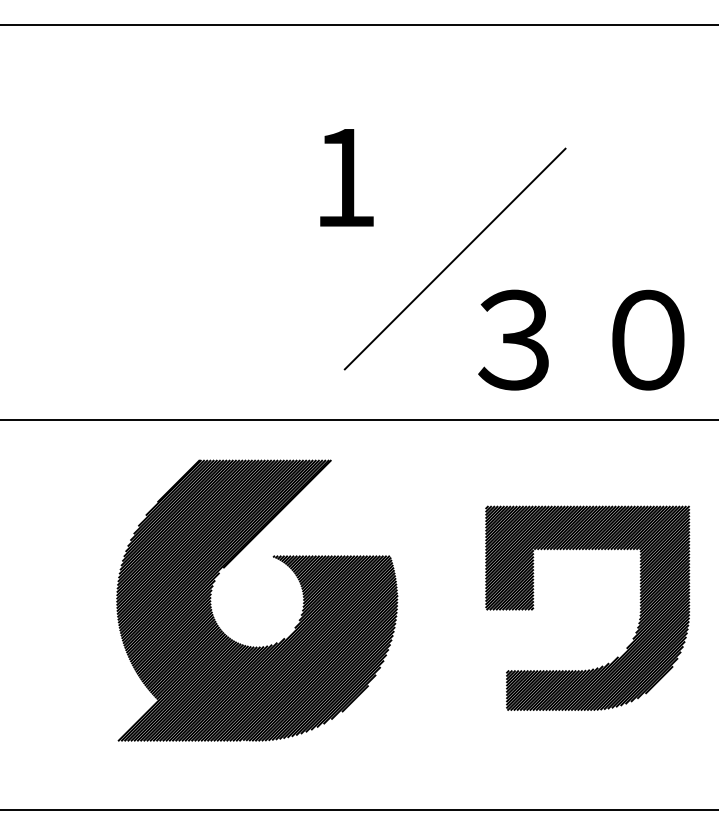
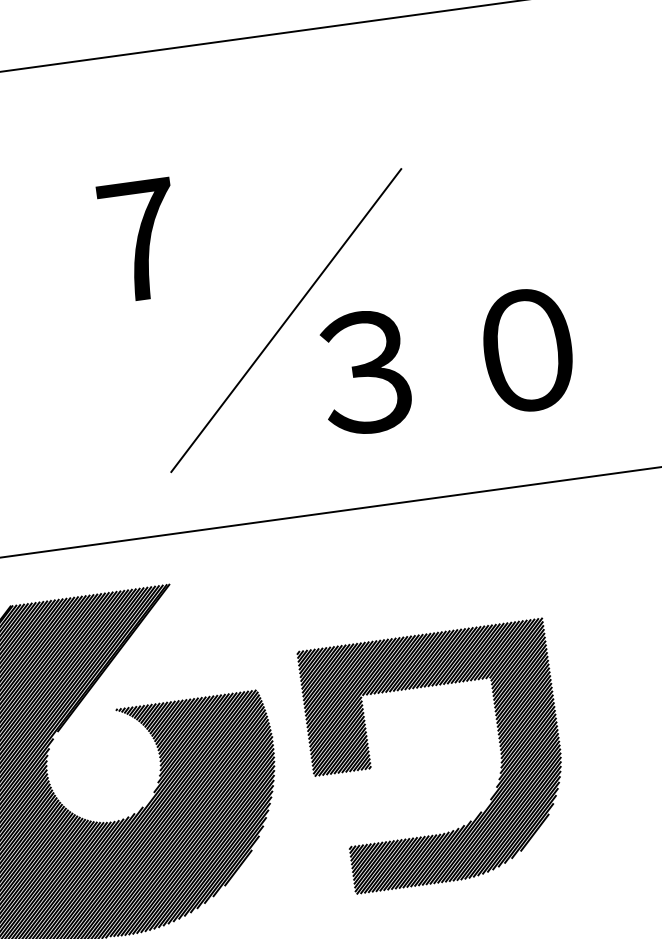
text: (345, 177) -> (140, 240), 1 -> 7
text: (581, 339) -> (447, 360), moved
part: (639, 605) -> (498, 745), moved

